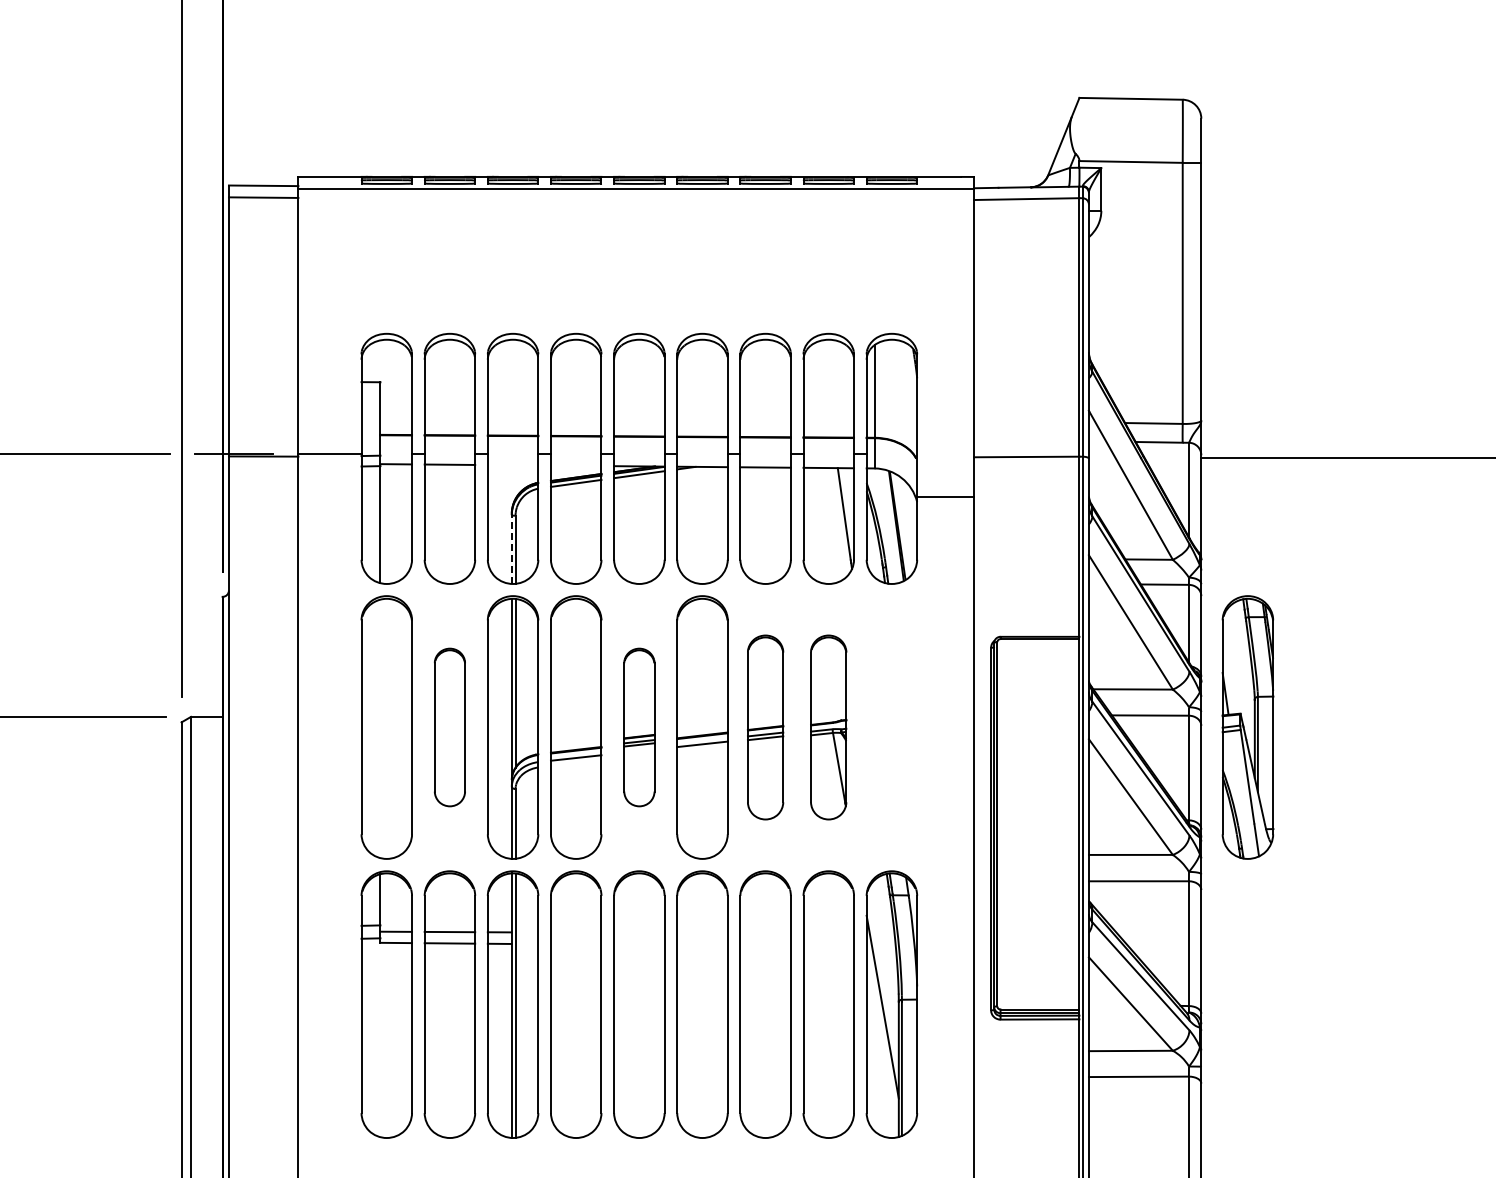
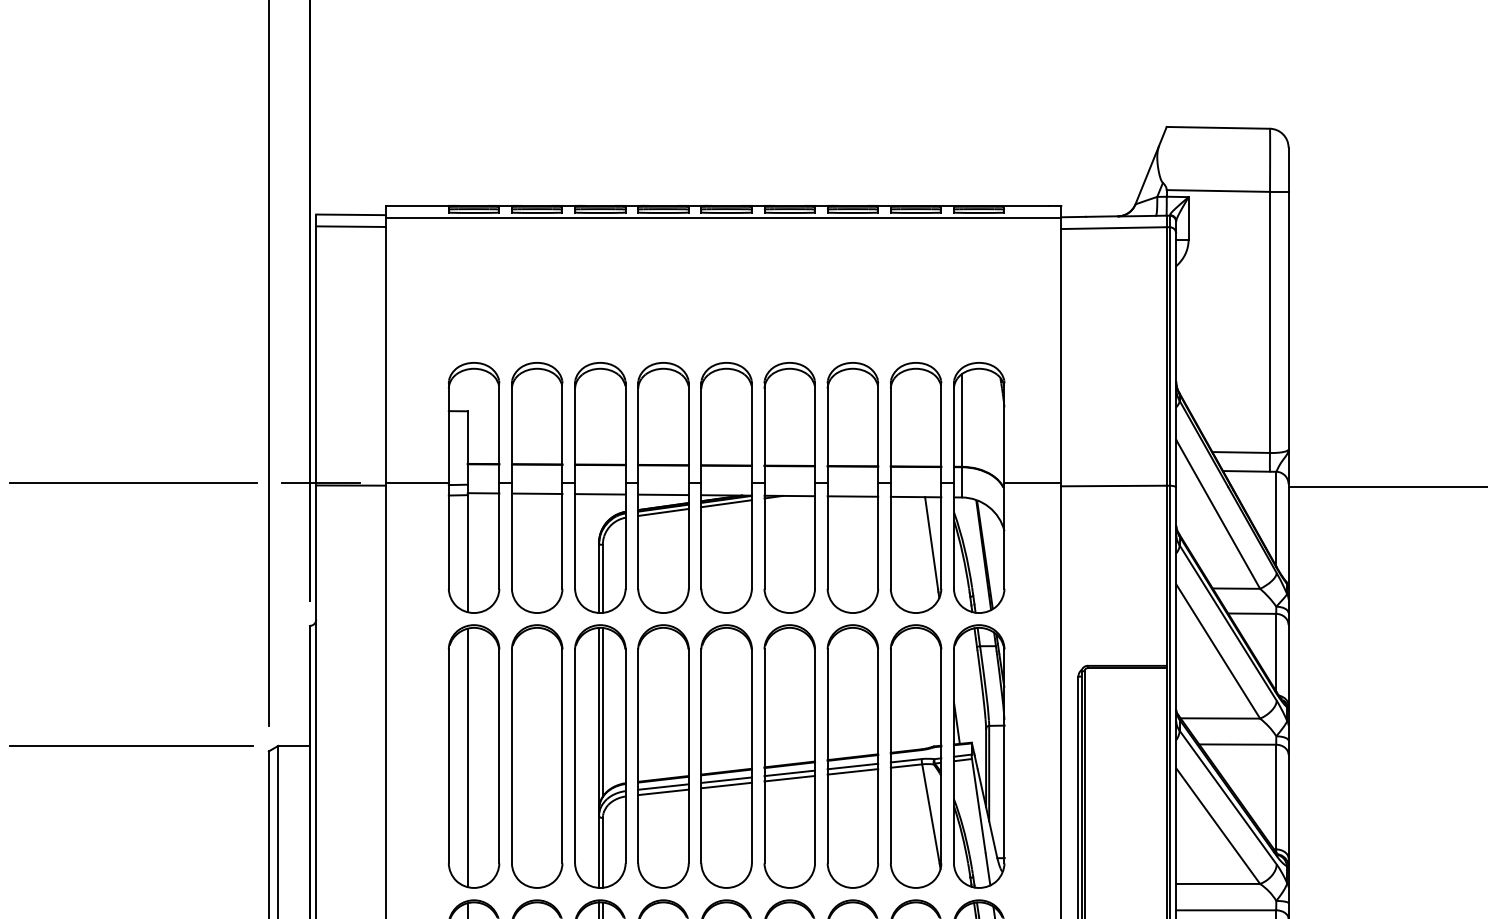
line: (512, 465) -> (599, 494), added
line: (575, 465) -> (662, 494), added
line: (945, 496) -> (1032, 482), moved
line: (511, 548) -> (598, 577), dashed -> solid
part: (449, 727) -> (536, 756), size x1.67
part: (639, 727) -> (726, 756), size x1.67
part: (765, 727) -> (852, 756), size x1.43
part: (828, 727) -> (915, 756), size x1.43
part: (1247, 727) -> (978, 756), moved
line: (380, 728) -> (467, 757), added
line: (702, 749) -> (789, 778), added
line: (575, 763) -> (662, 792), added

